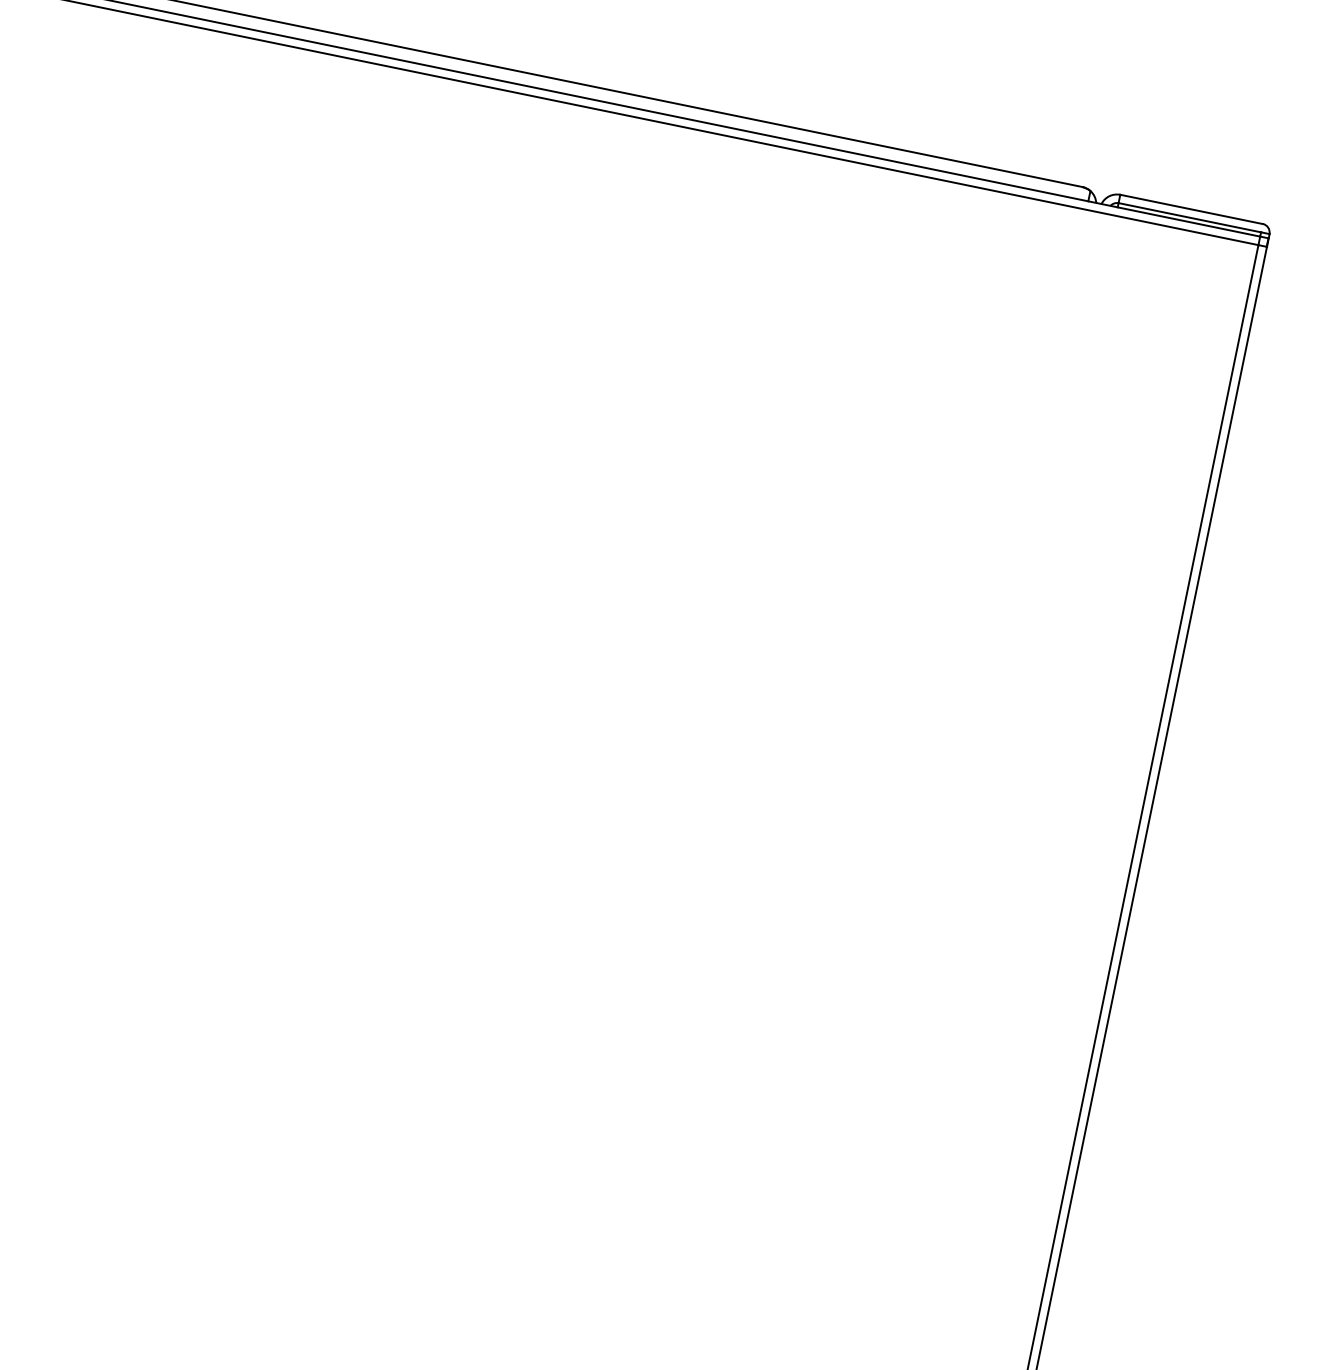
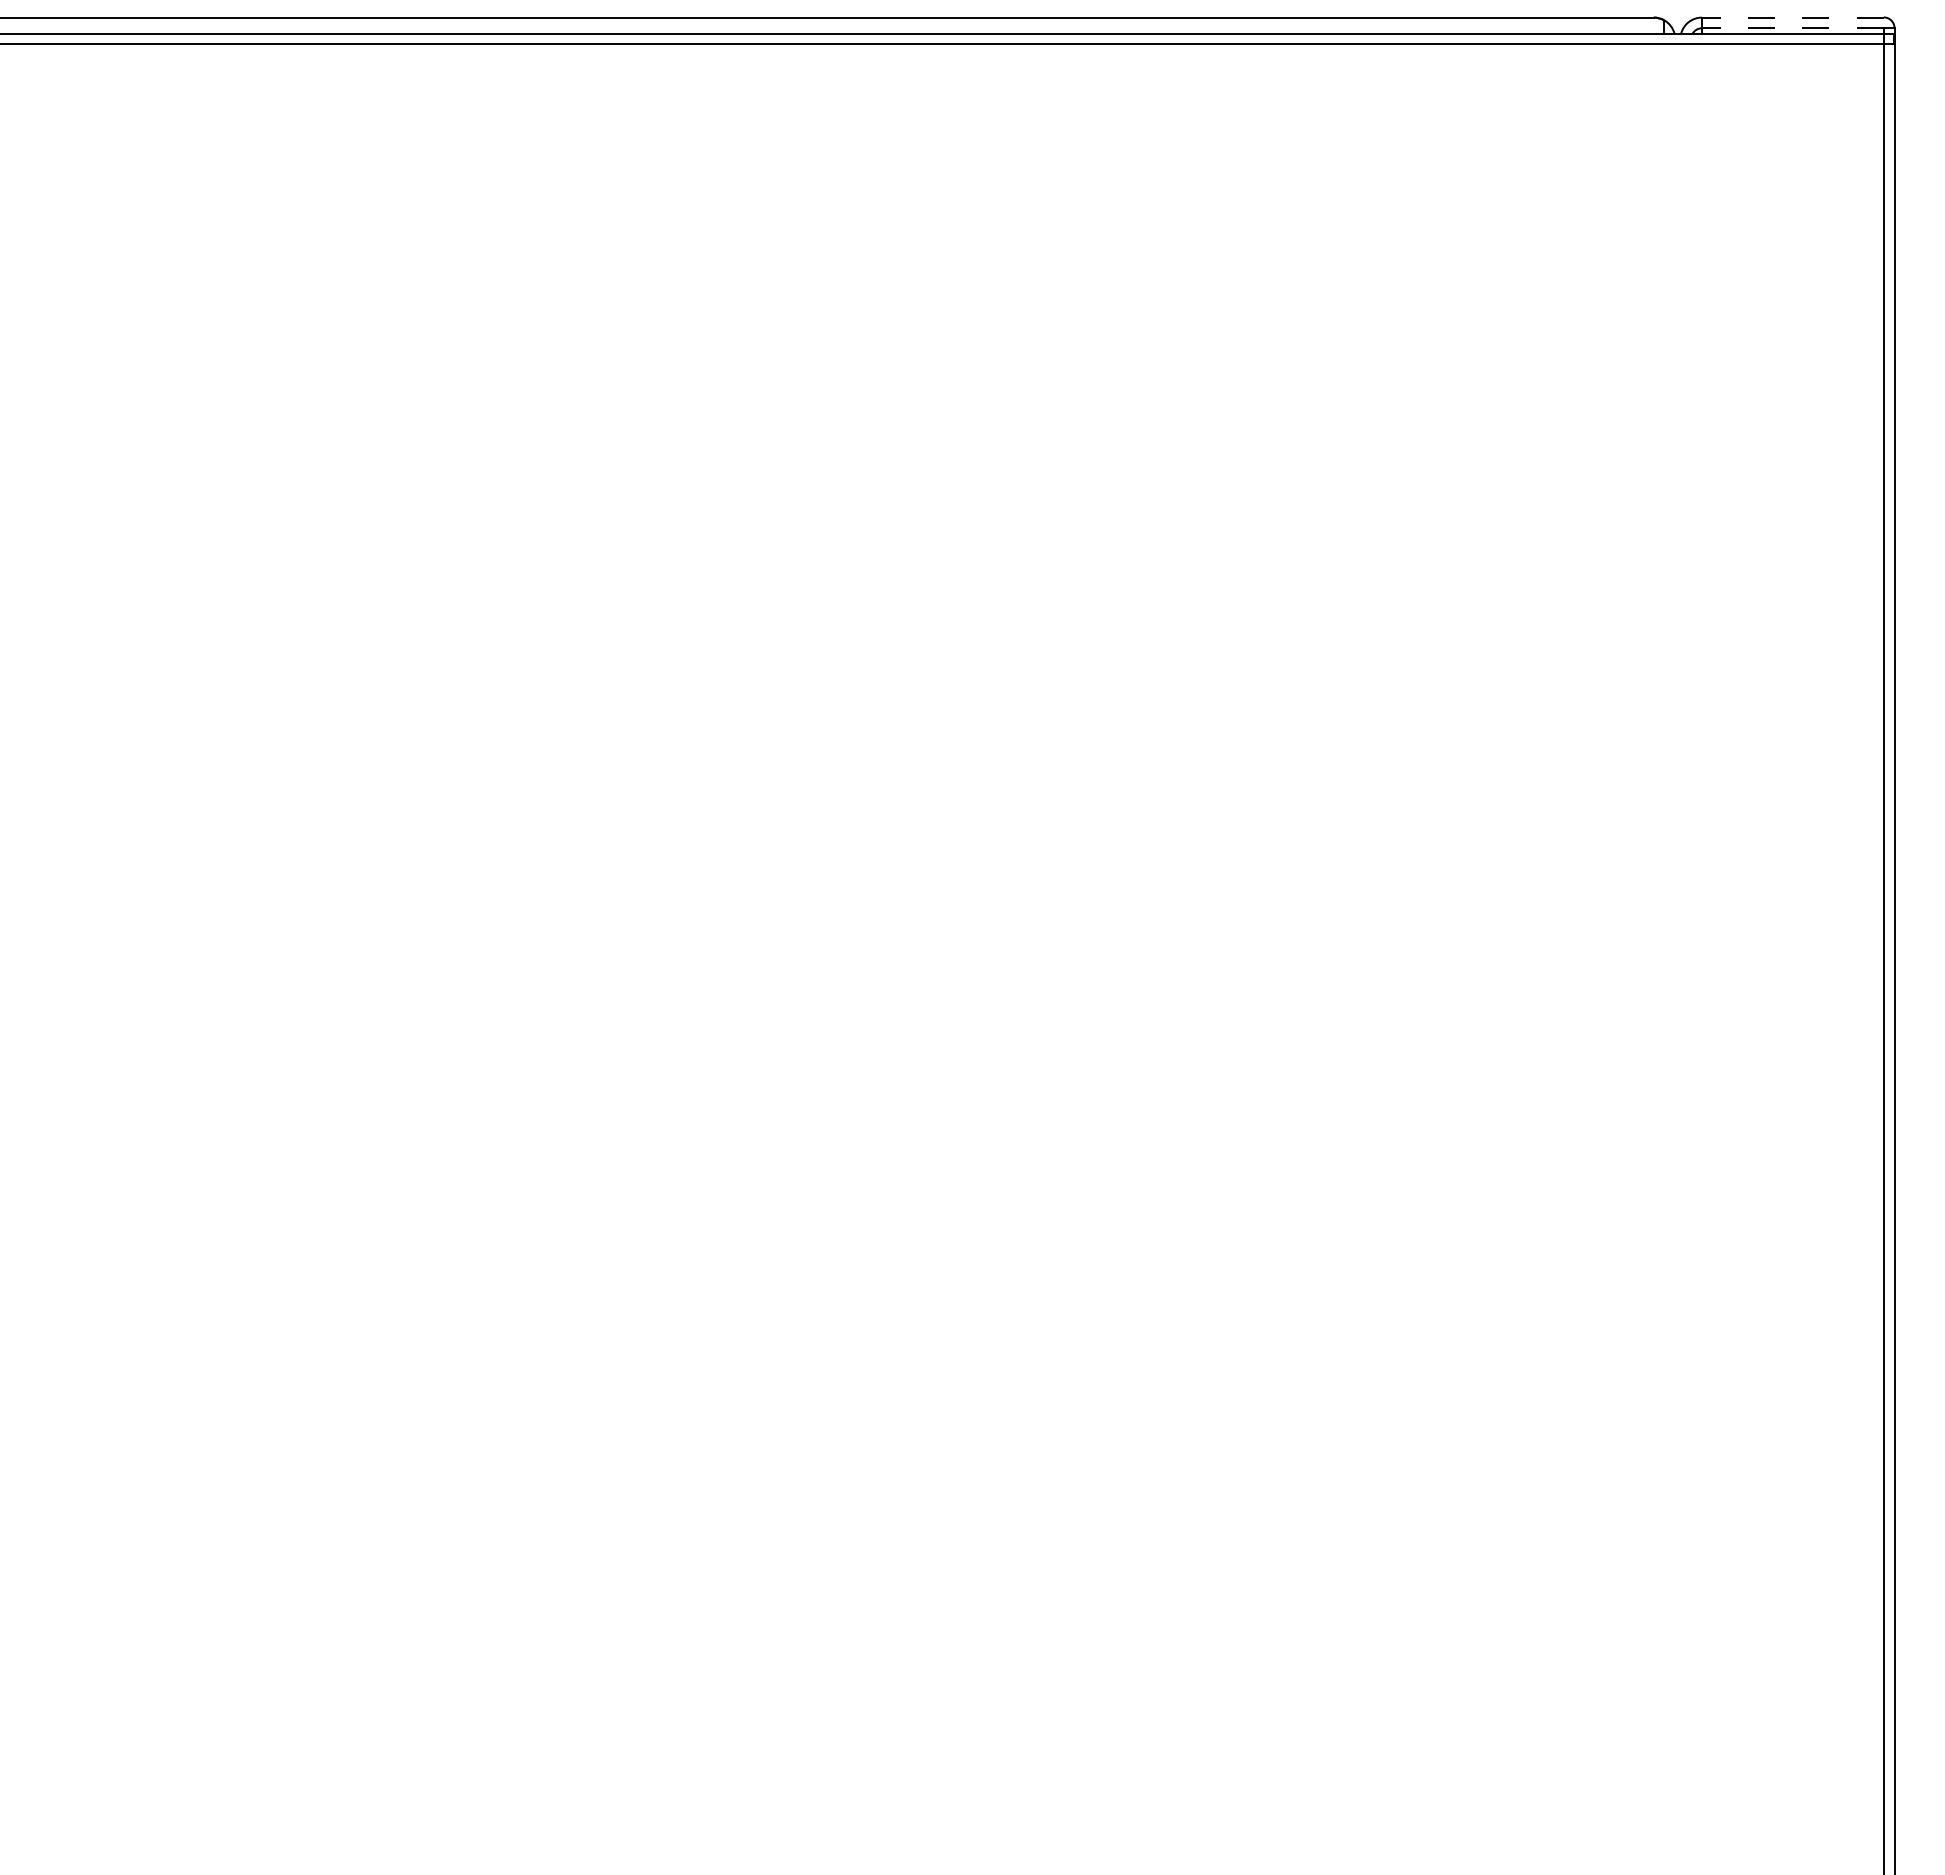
line: (1191, 209) -> (1792, 17), solid -> dashed
line: (1189, 217) -> (1792, 28), solid -> dashed

